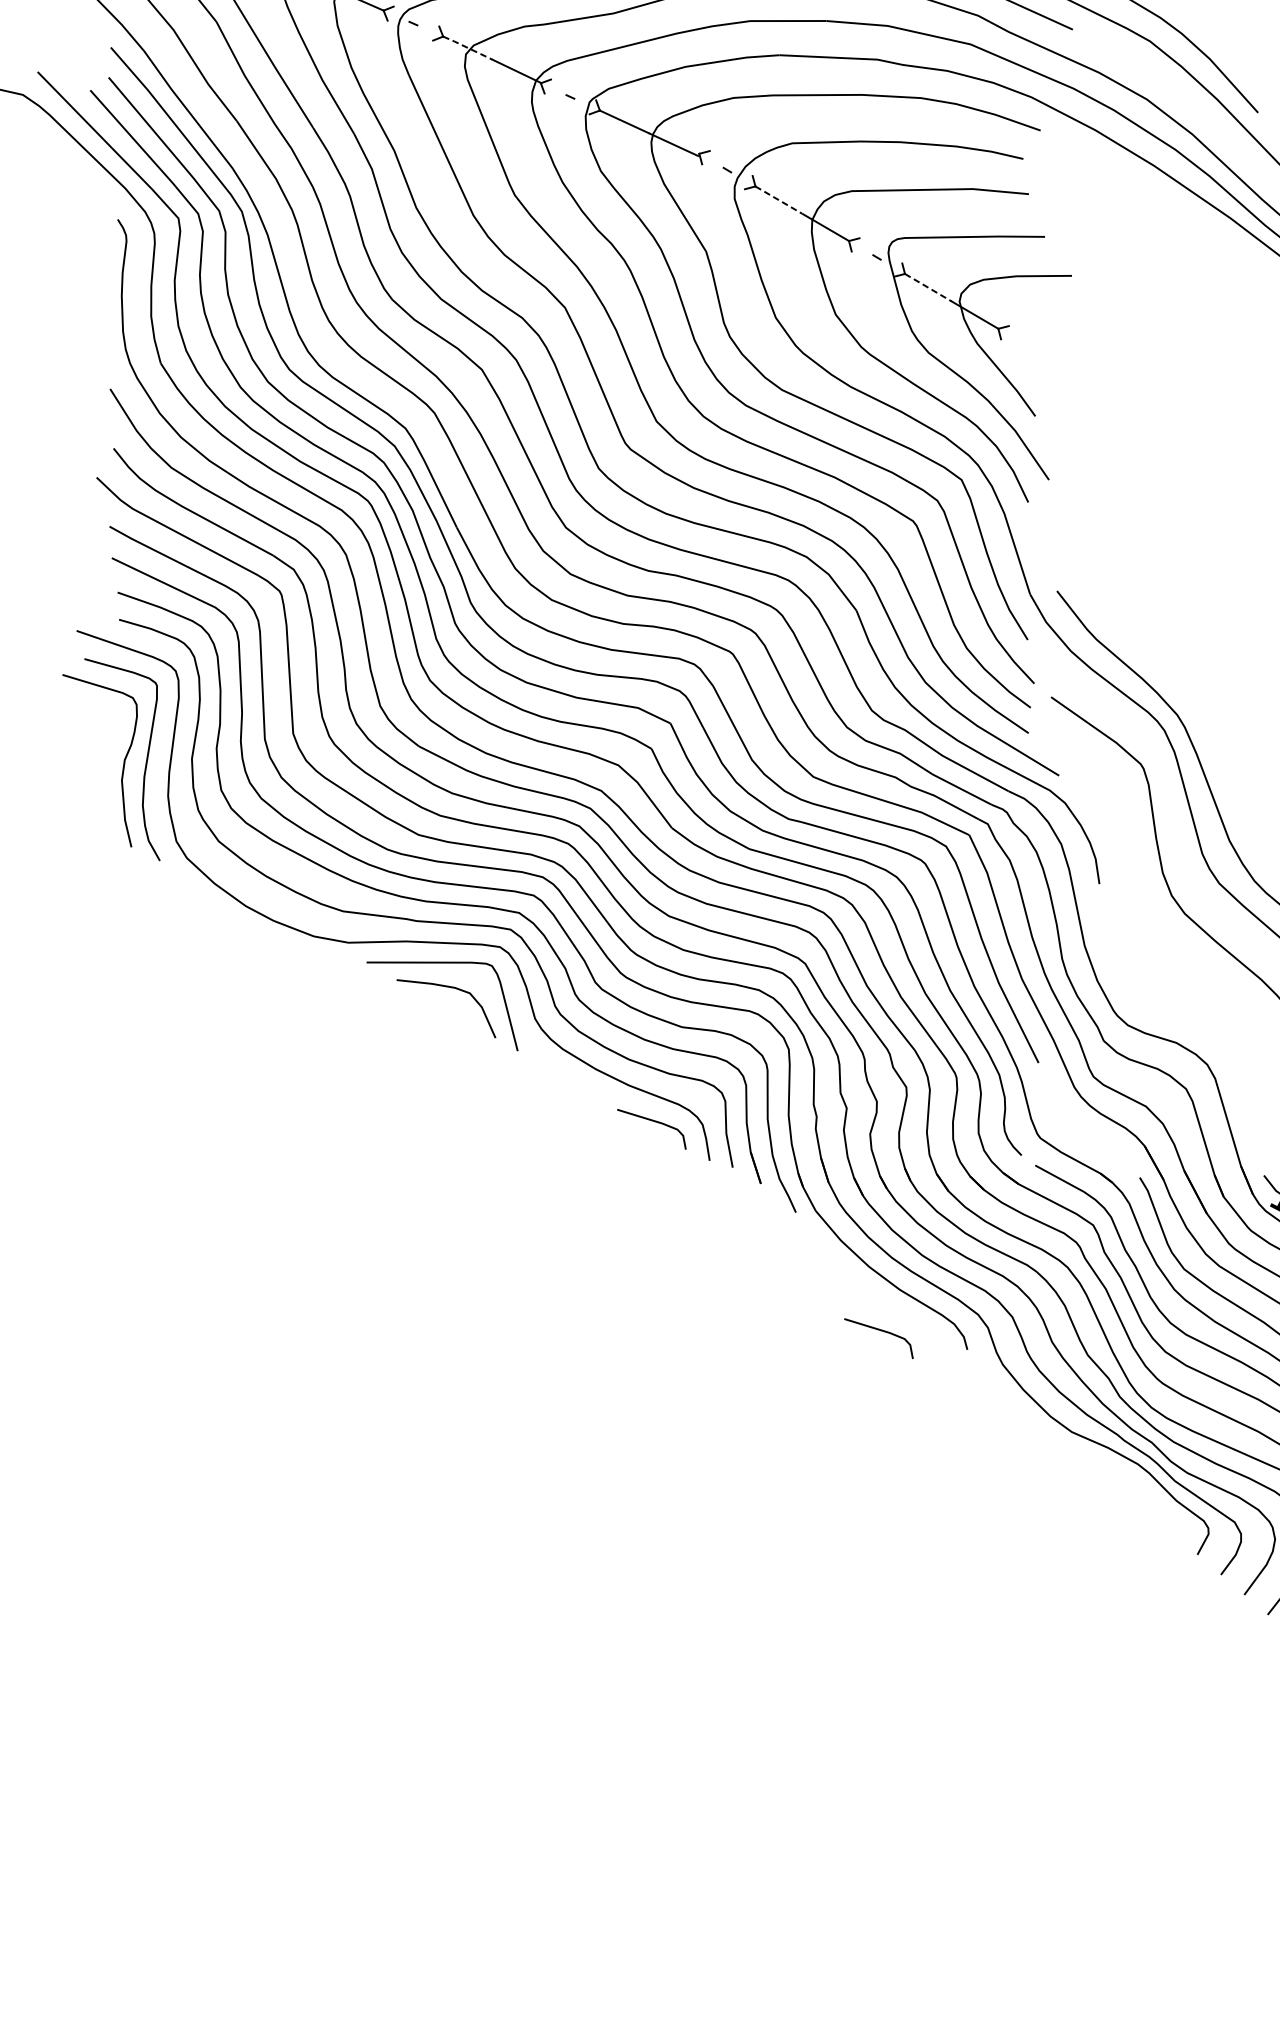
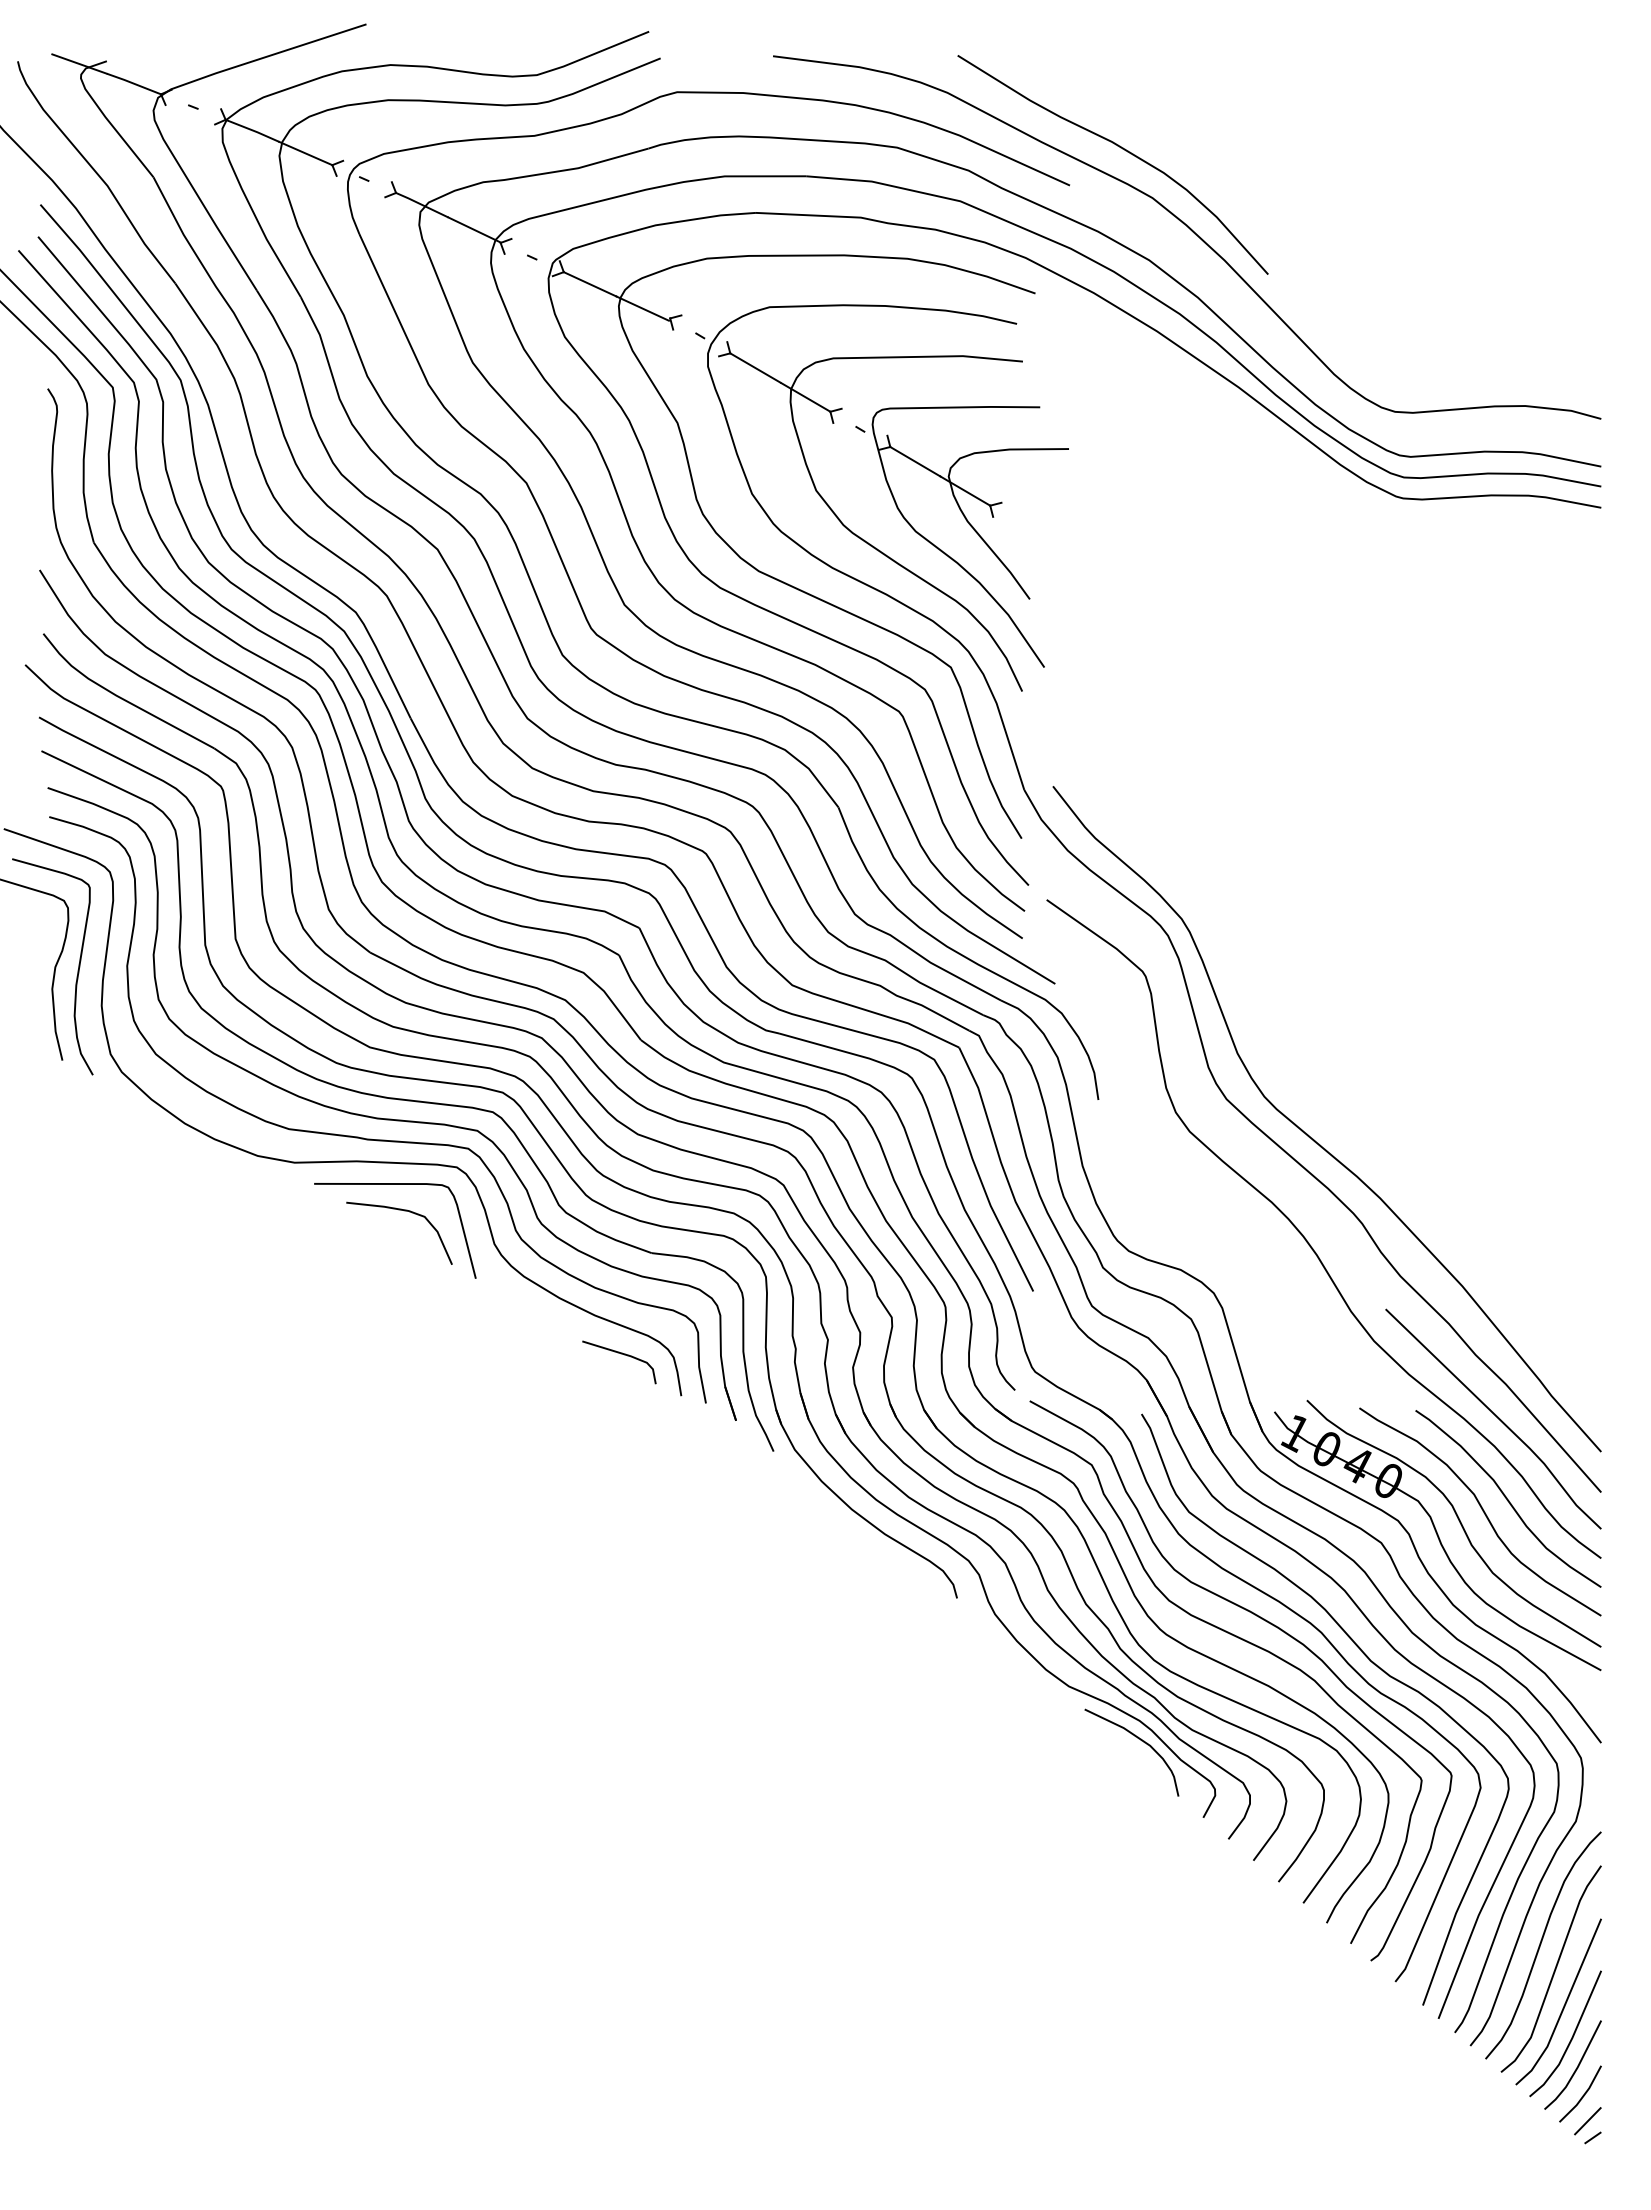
line: (466, 47) -> (421, 204), dashed -> solid
line: (779, 199) -> (755, 367), dashed -> solid
line: (928, 287) -> (915, 461), dashed -> solid
line: (880, 1331) -> (864, 1578), removed
curve: (1136, 1481) -> (1138, 1739), added

